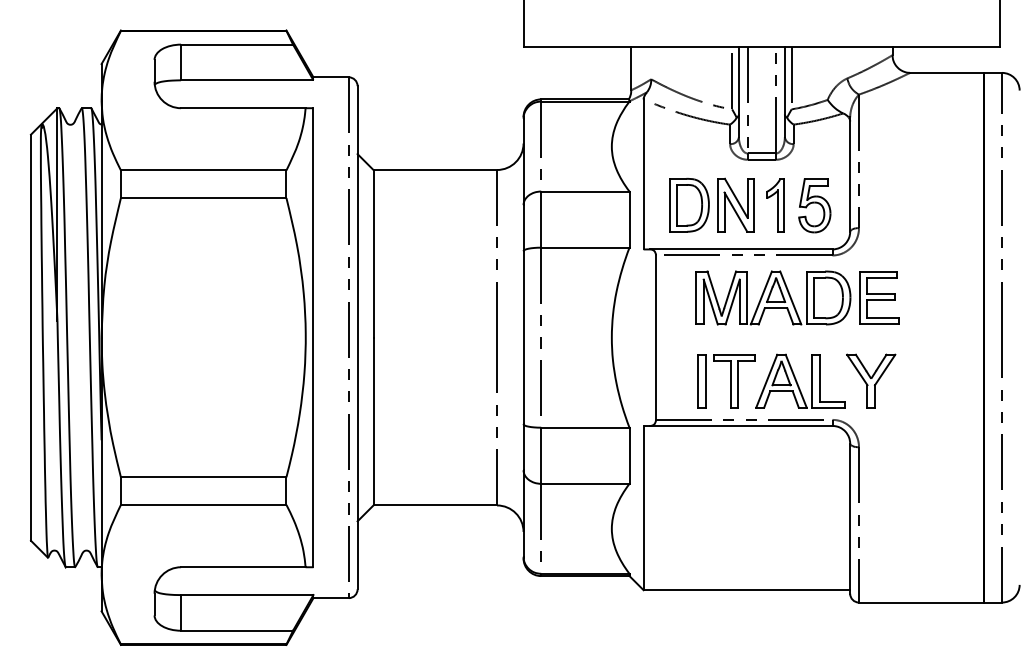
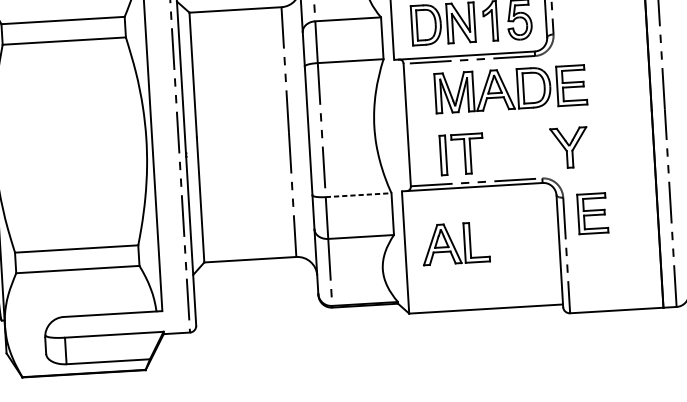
part: (800, 380) -> (455, 243), moved
line: (585, 427) -> (358, 195), solid -> dashed
part: (897, 470) -> (592, 213), added

